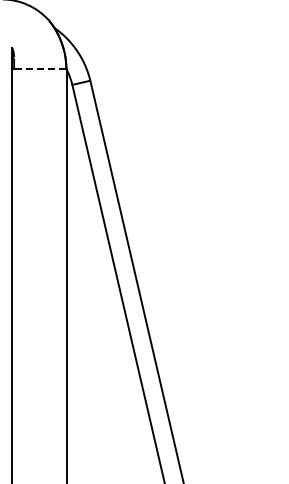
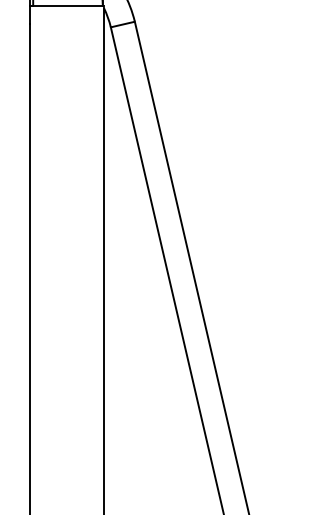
line: (39, 68) -> (67, 5), dashed -> solid

